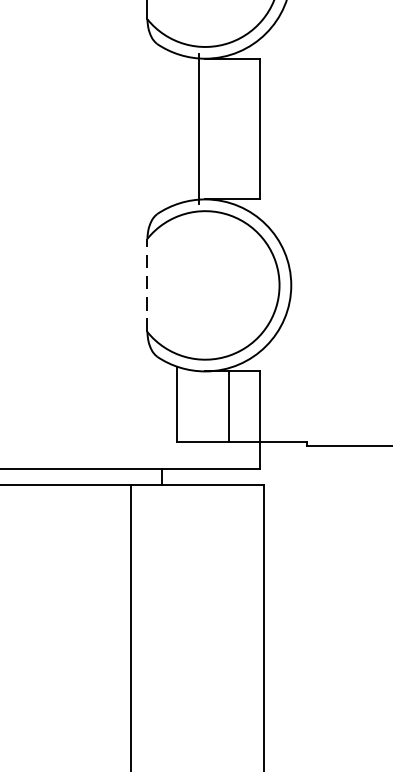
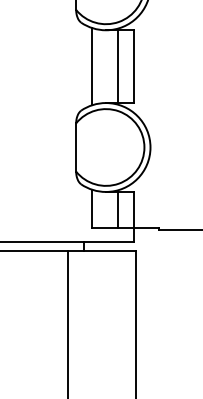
line: (198, 128) -> (91, 66), moved
line: (229, 128) -> (118, 66), added
line: (148, 285) -> (76, 147), dashed -> solid

